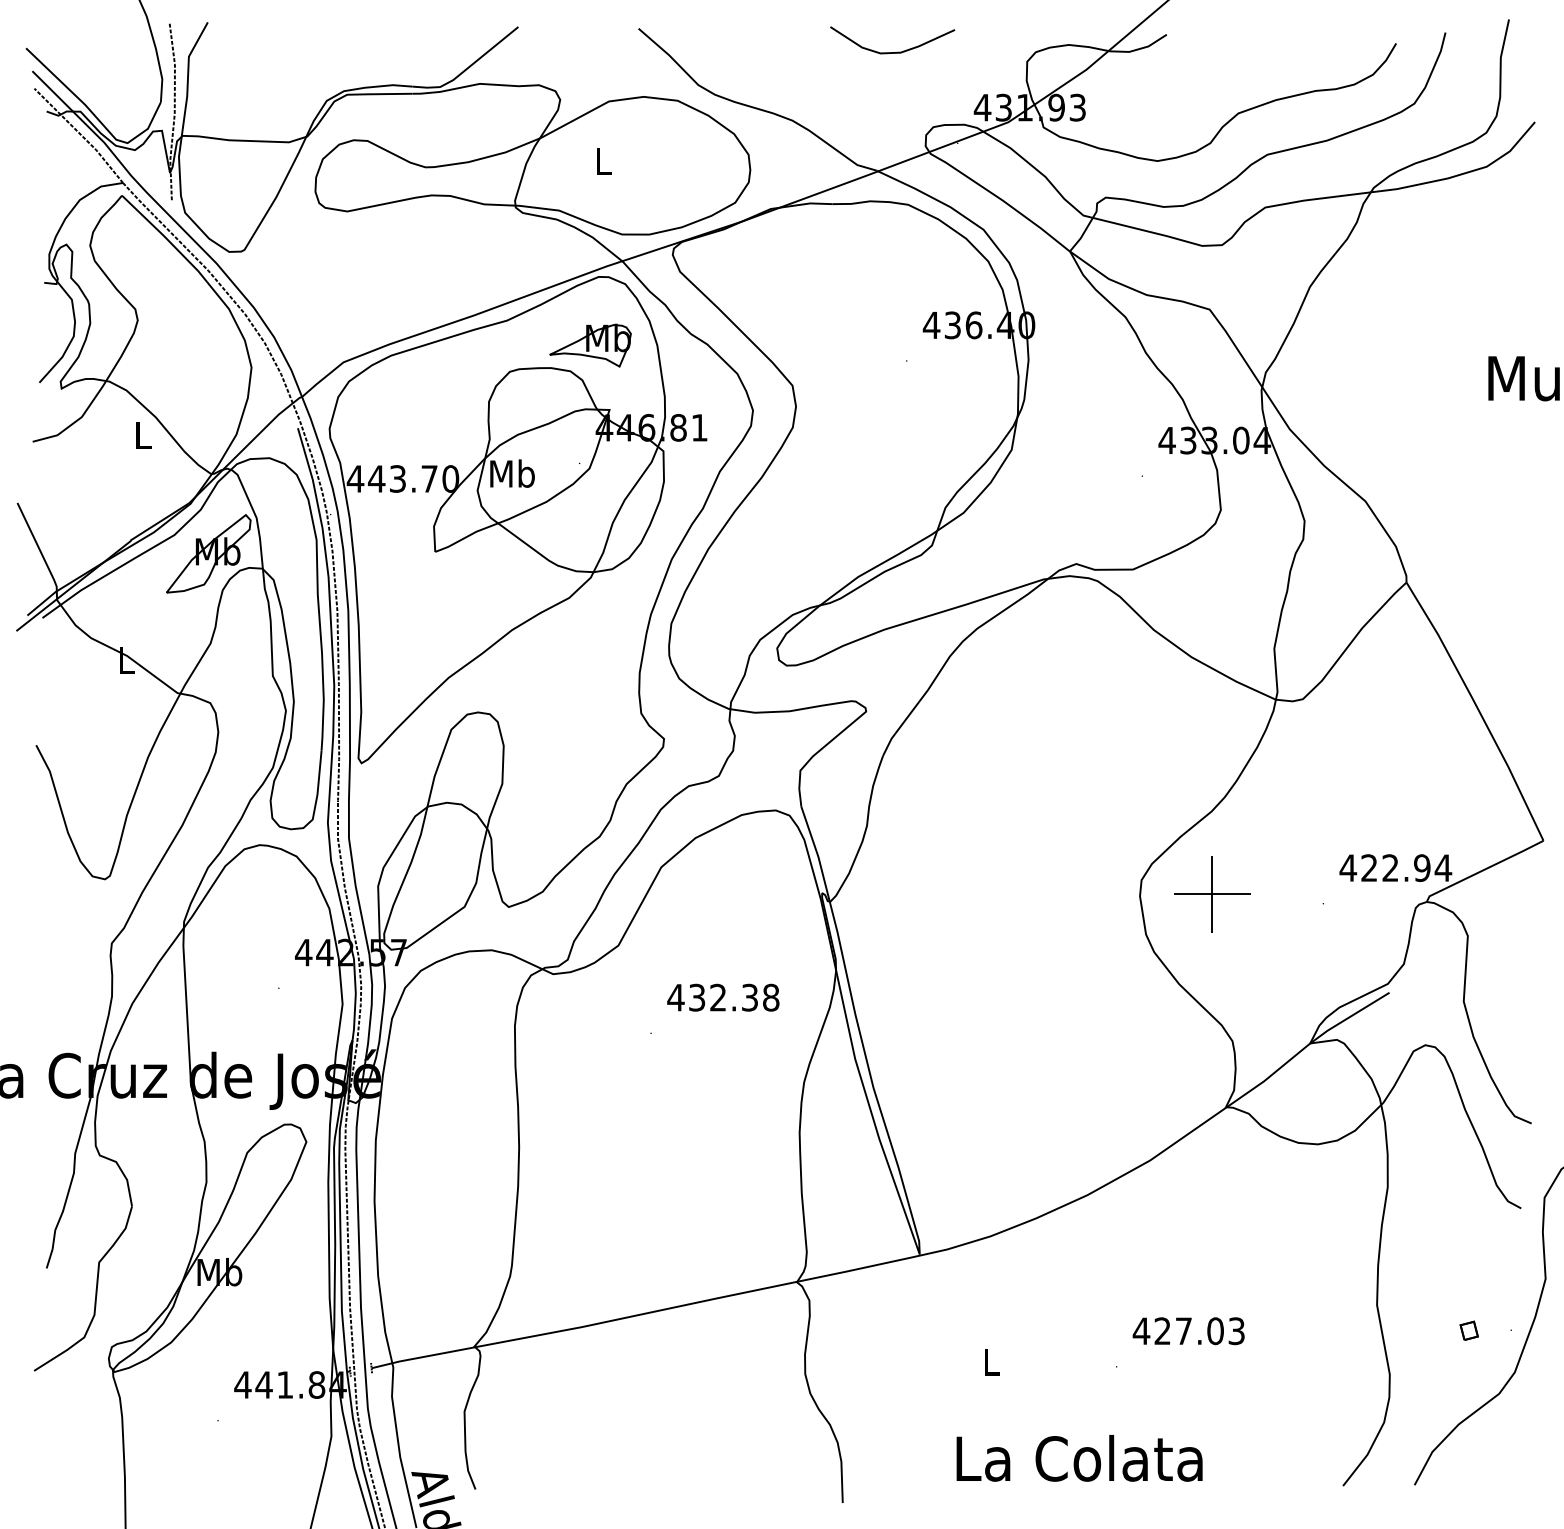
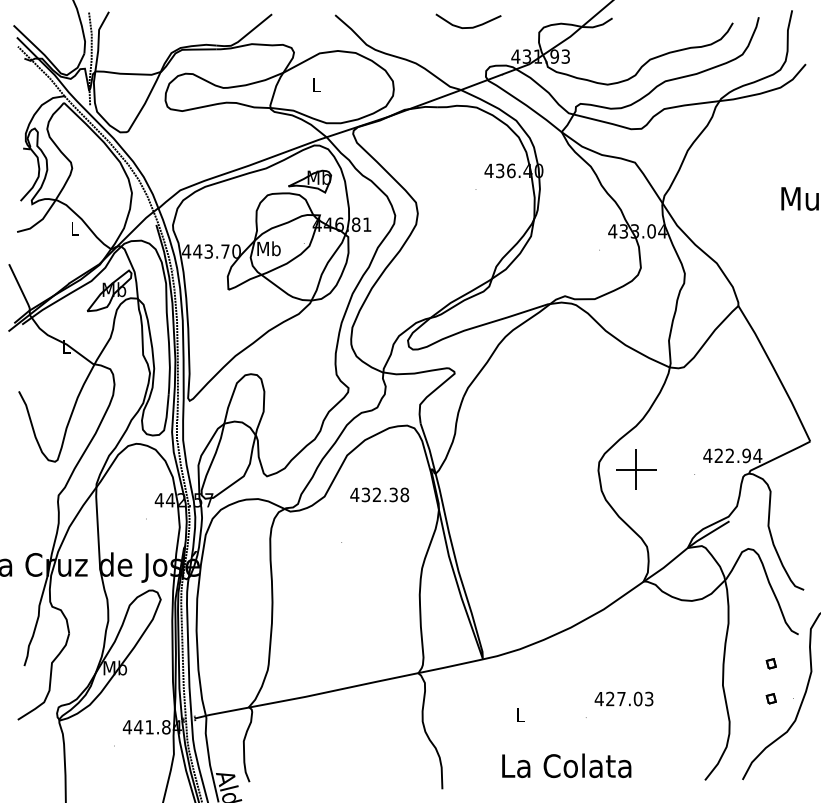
text: (722, 996) -> (379, 494), moved
part: (1467, 1263) -> (770, 663), added

